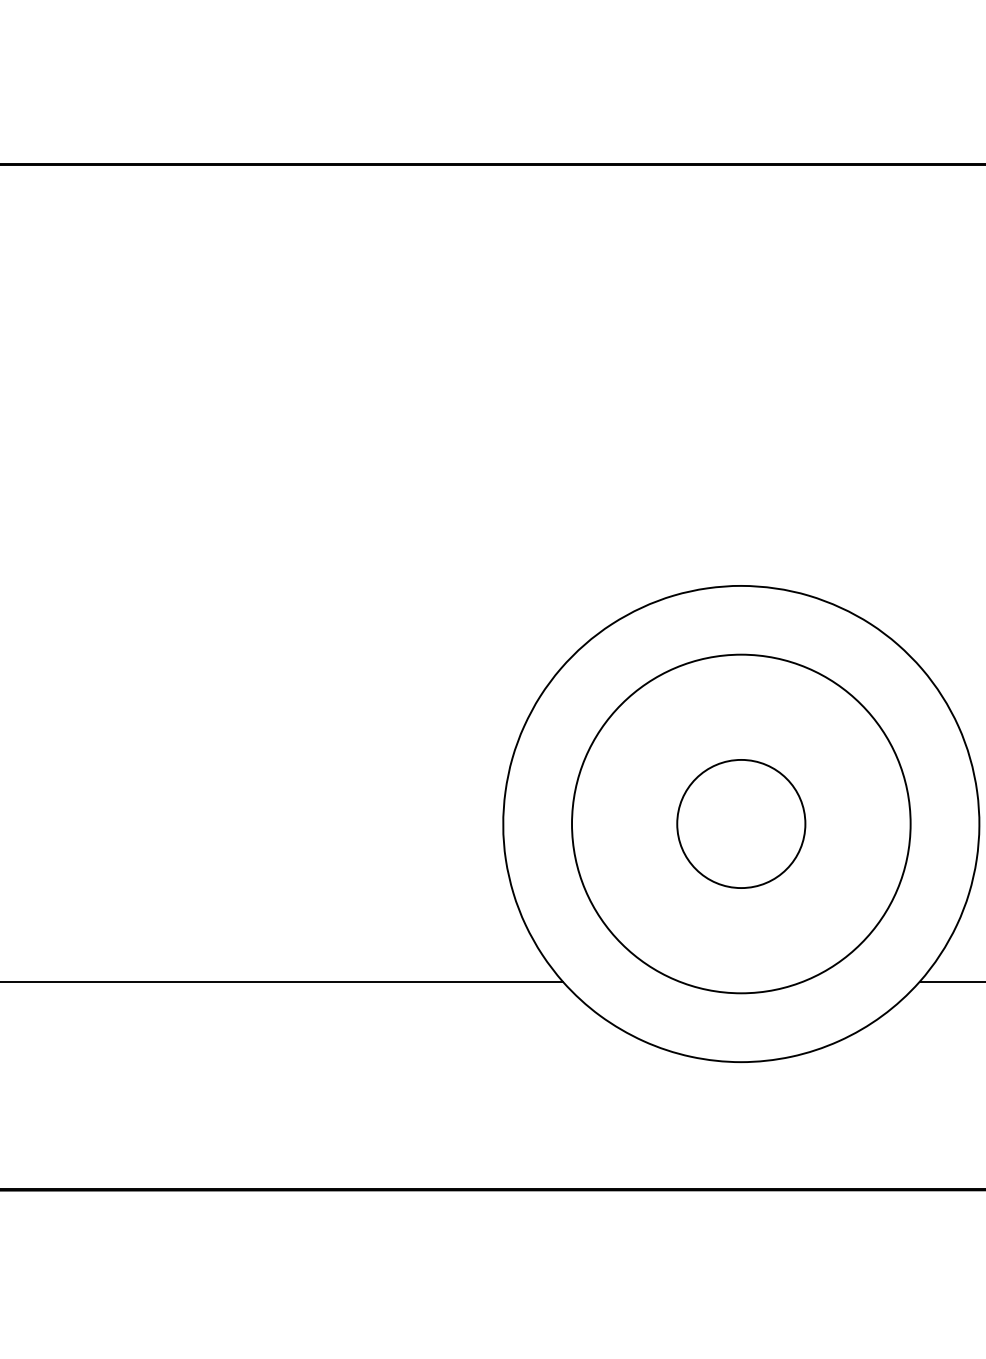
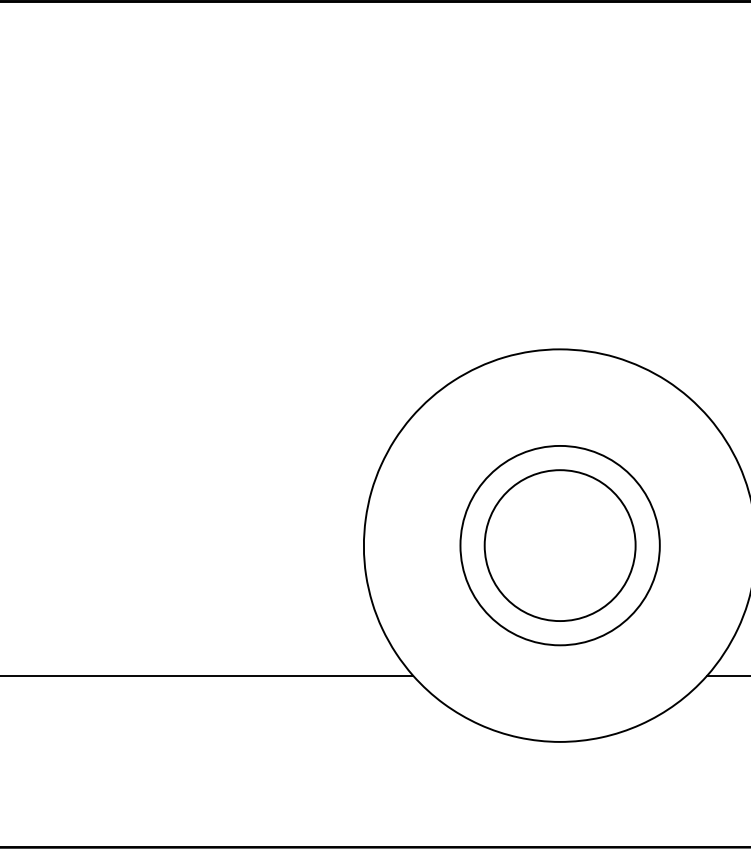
circle: (740, 823) -> (559, 545), size x1.43
circle: (741, 823) -> (560, 545), size x0.71

